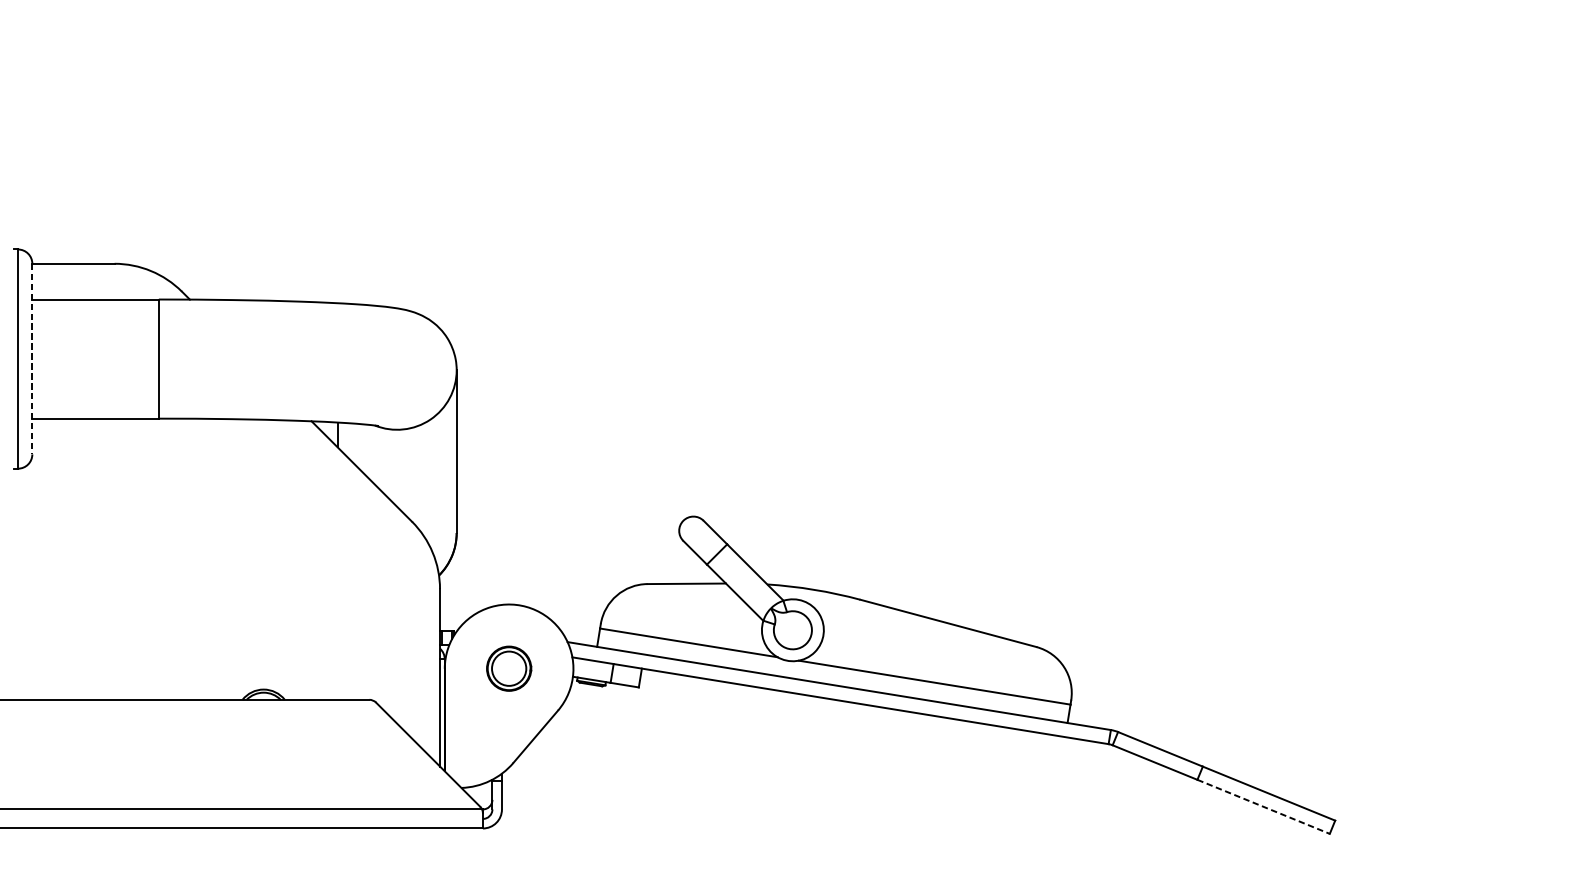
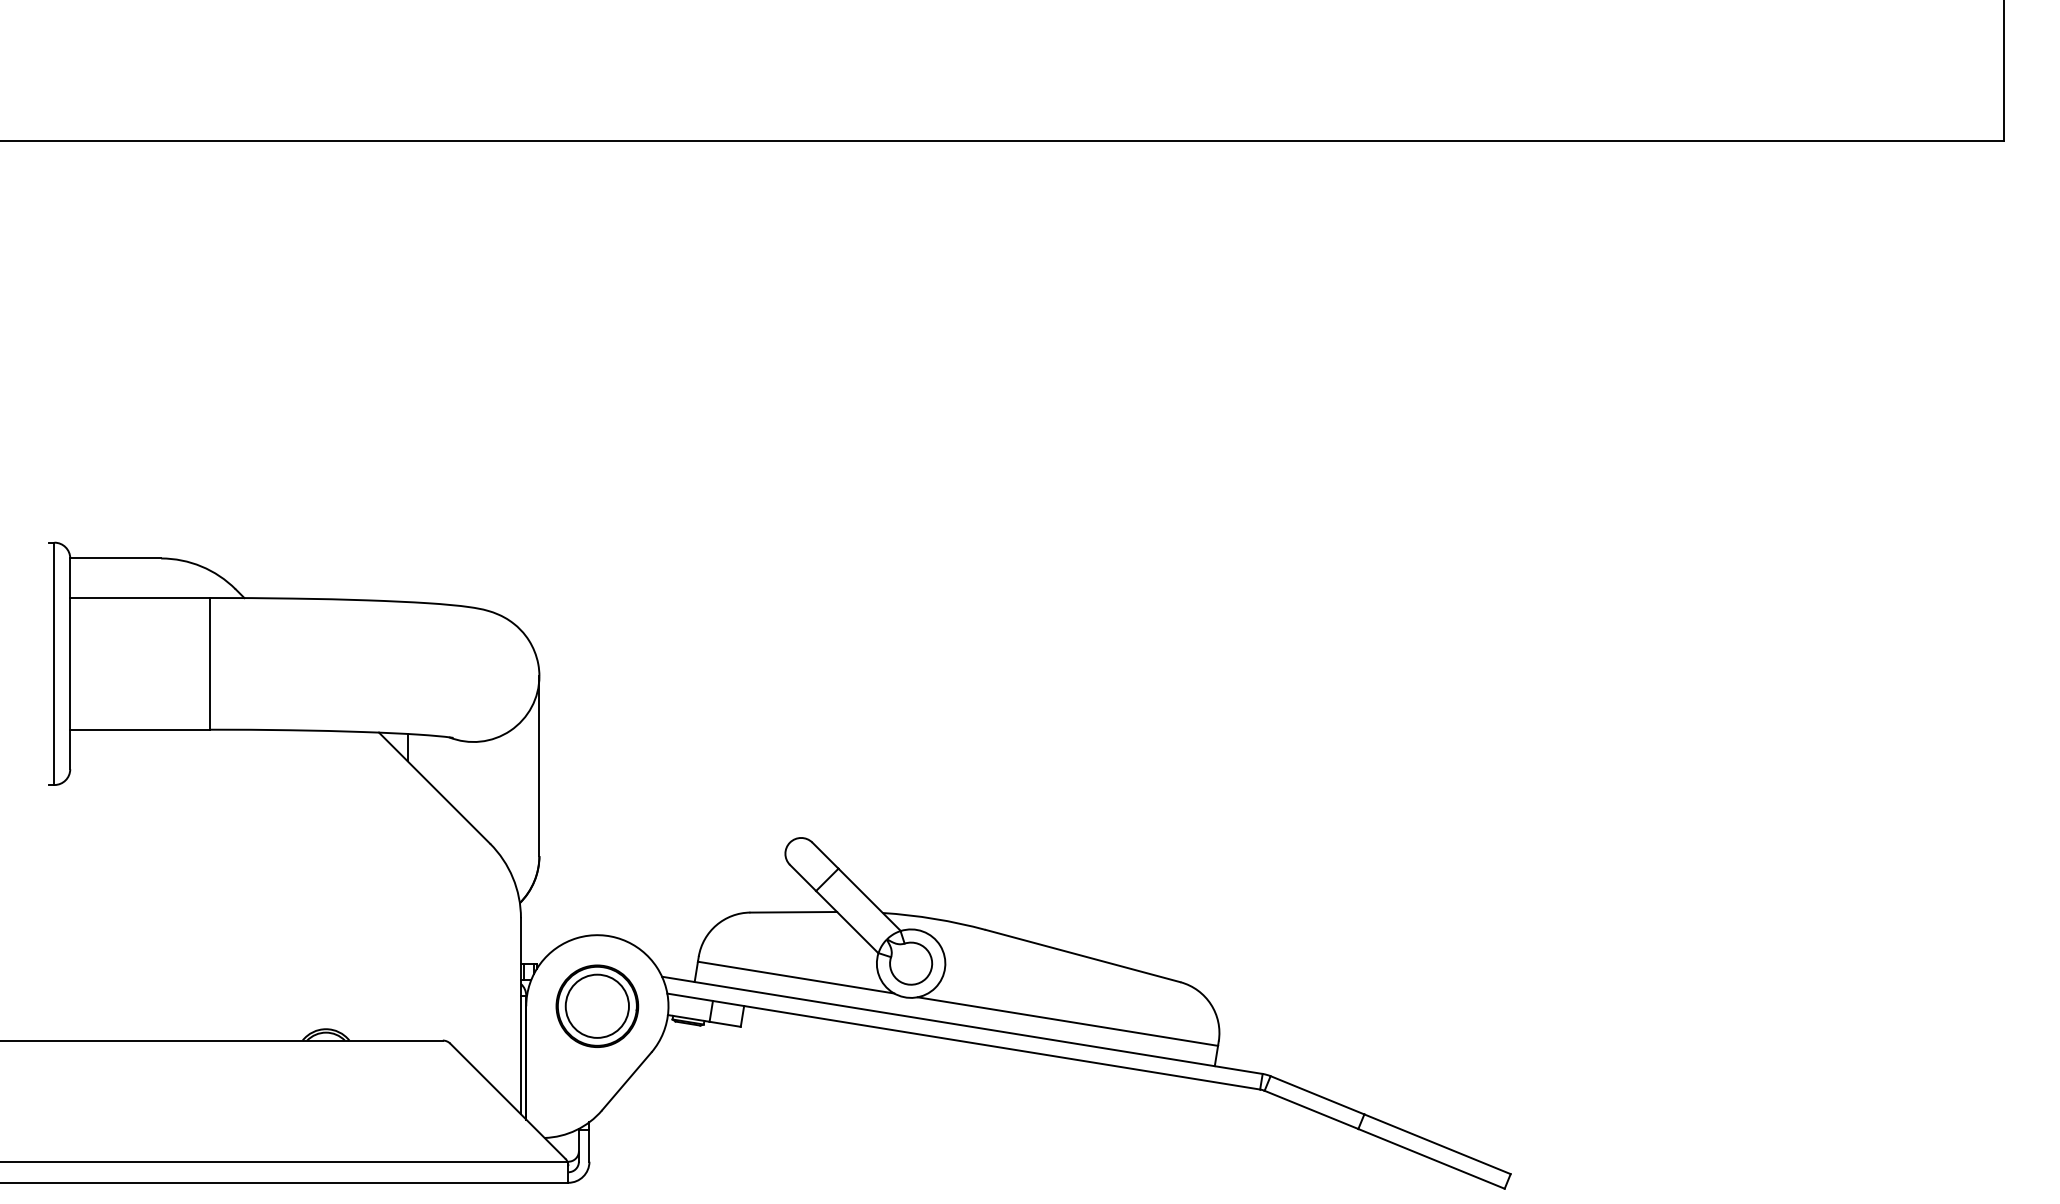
line: (32, 359) -> (70, 664), dashed -> solid
part: (509, 668) -> (597, 1005), size x1.67
line: (1264, 807) -> (1432, 1159), dashed -> solid

